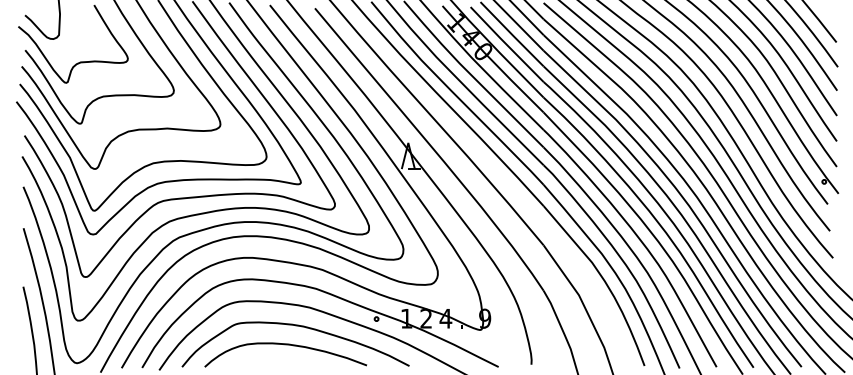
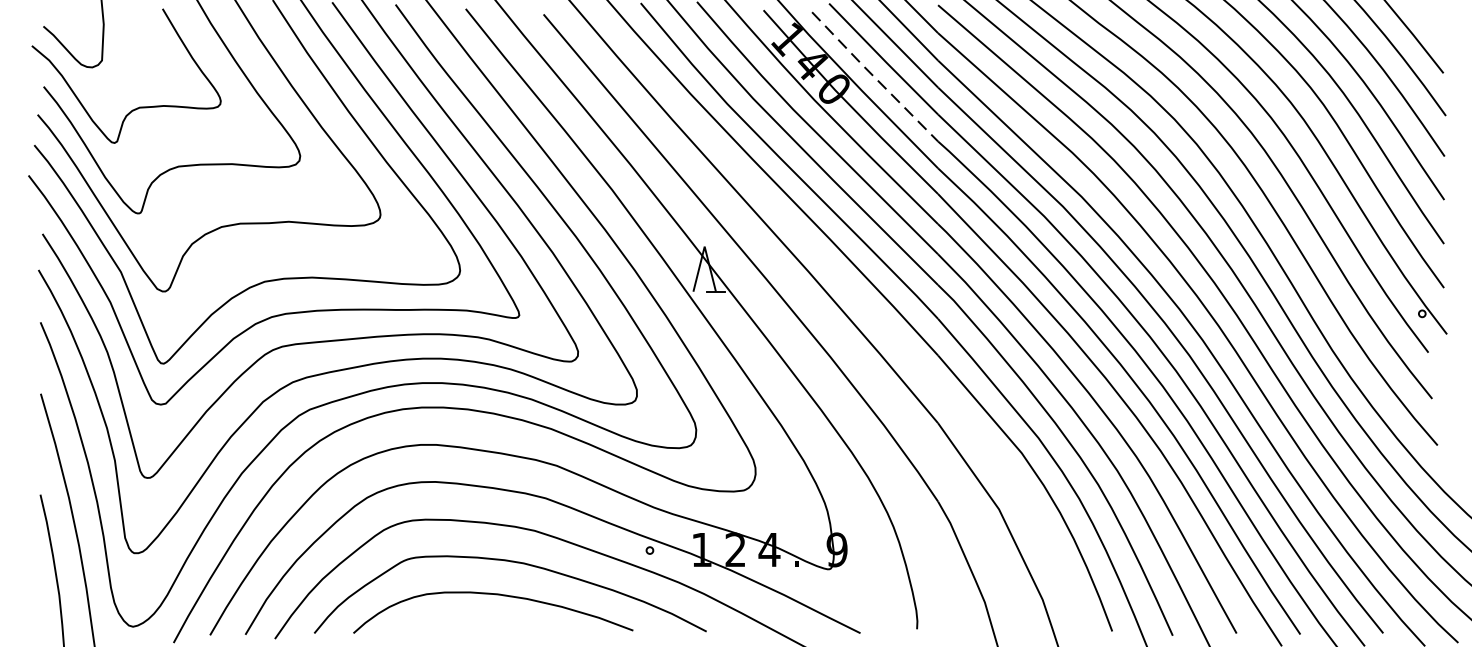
line: (506, 44) -> (874, 76), solid -> dashed

